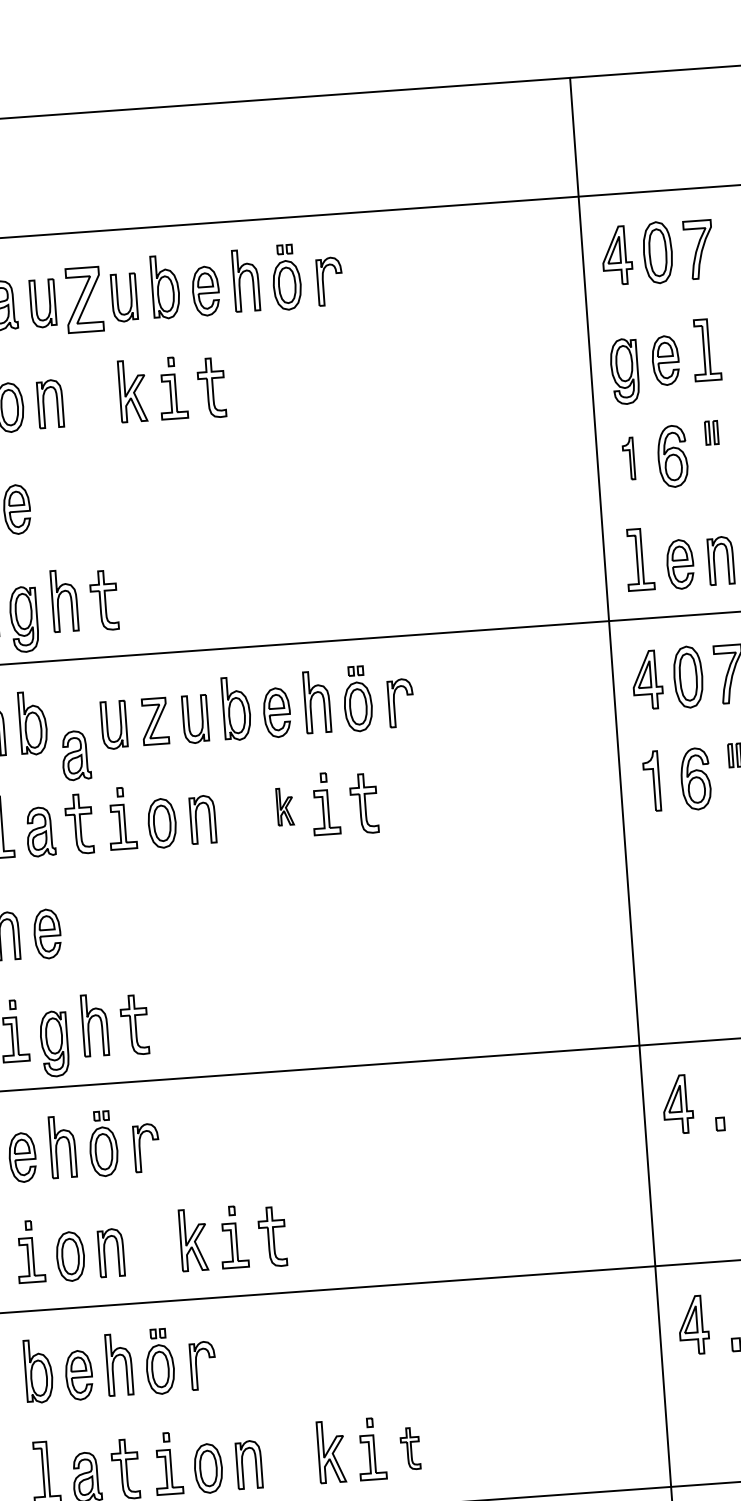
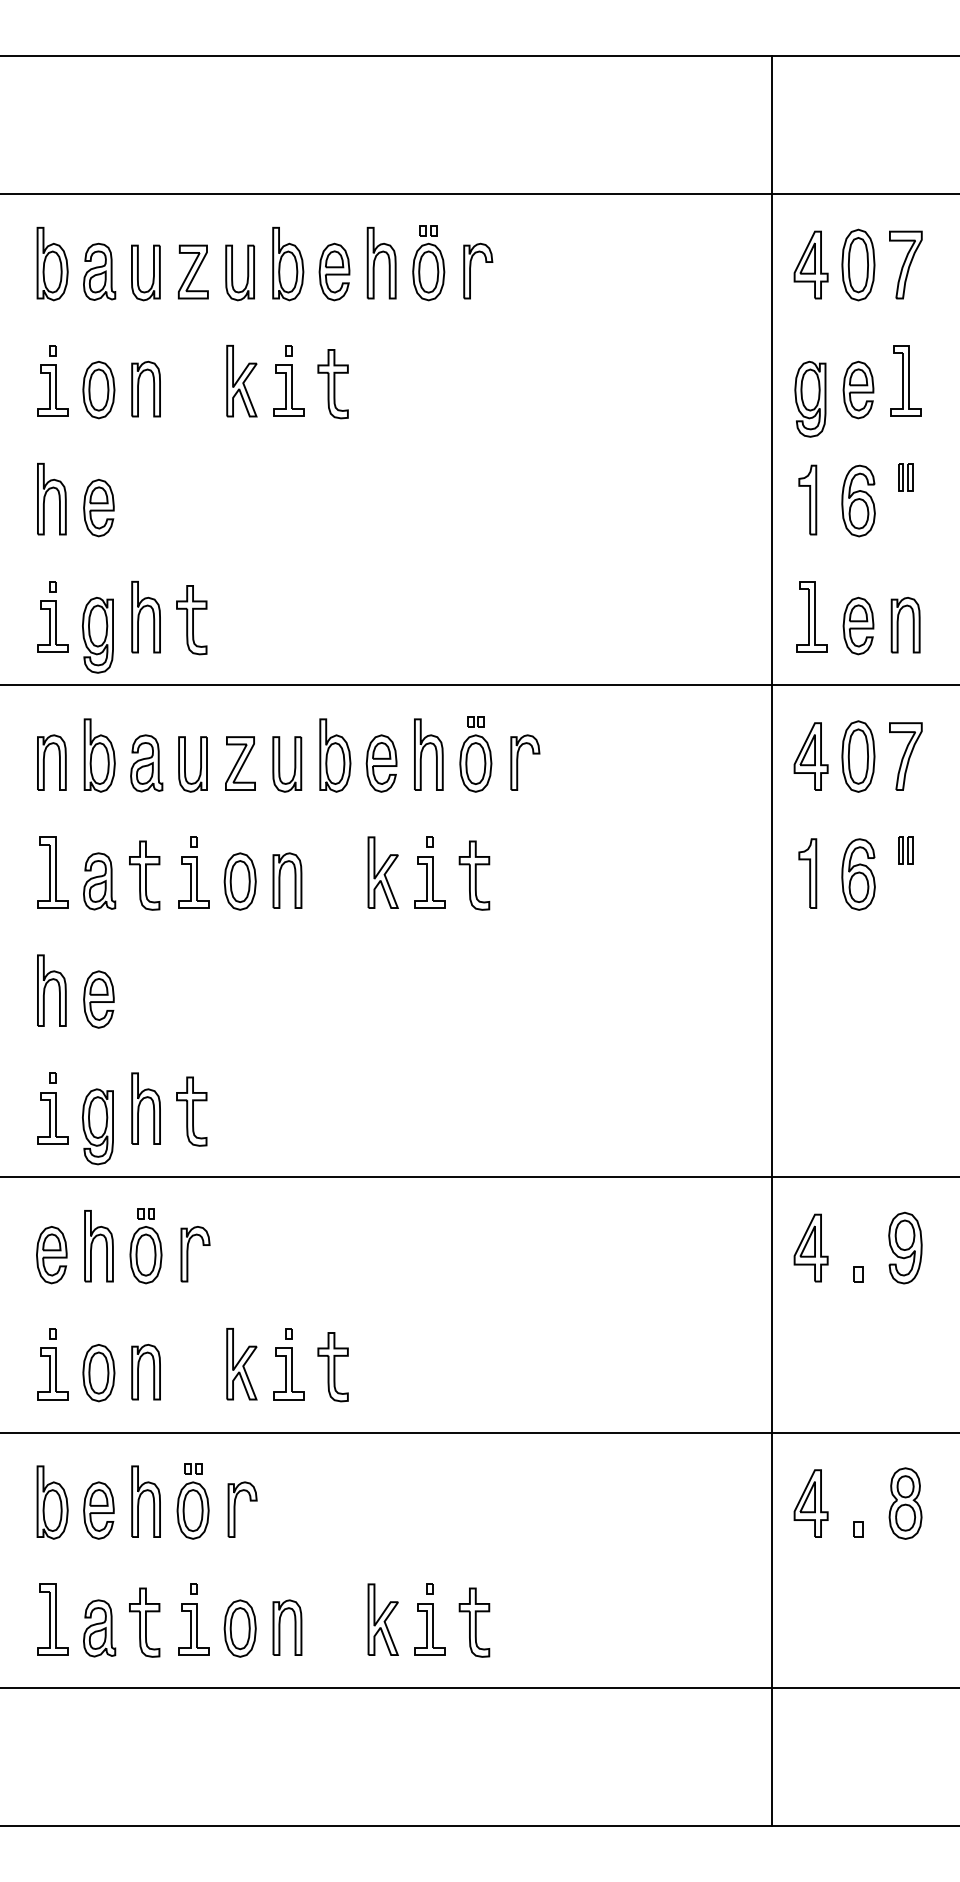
part: (83, 299) -> (192, 271), size x0.71
part: (628, 458) -> (807, 499), size x1.43
part: (76, 755) -> (146, 763), moved
part: (284, 806) -> (382, 872), size x1.67
part: (410, 1448) -> (474, 1622), size x1.43

